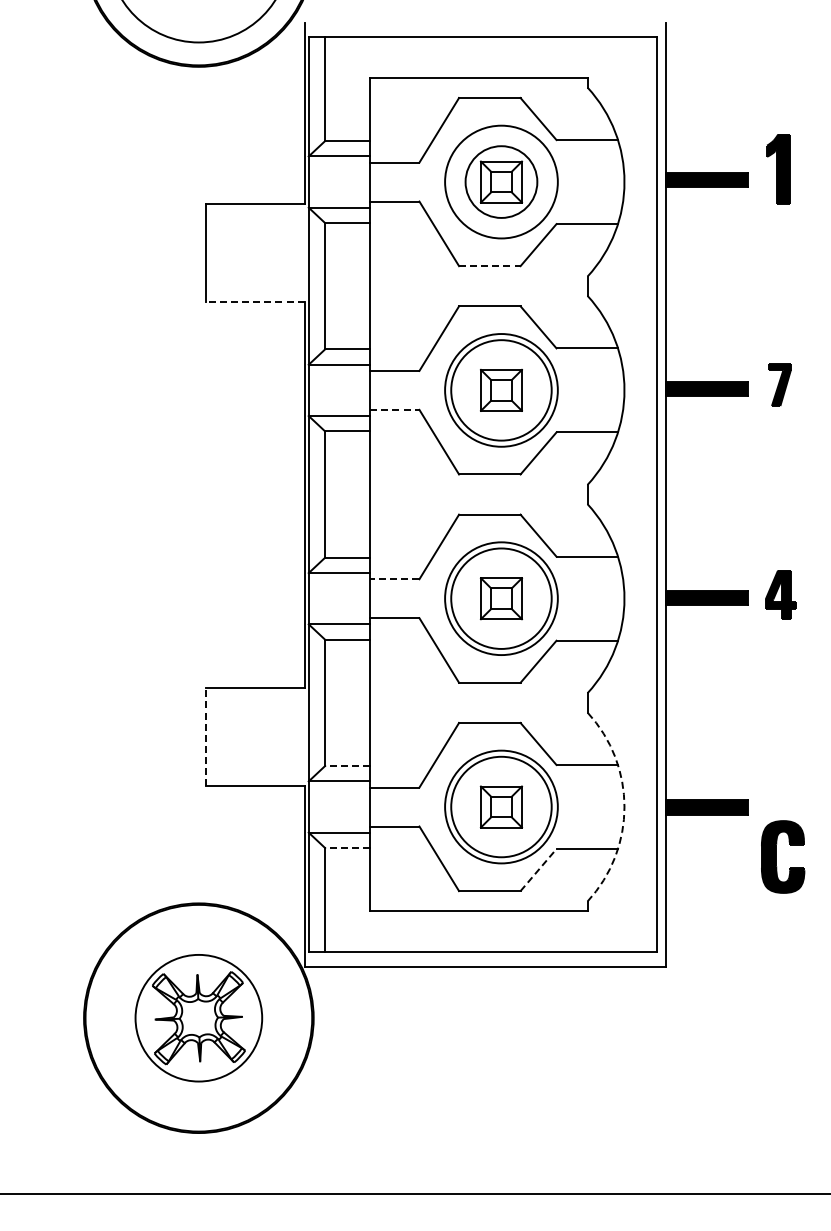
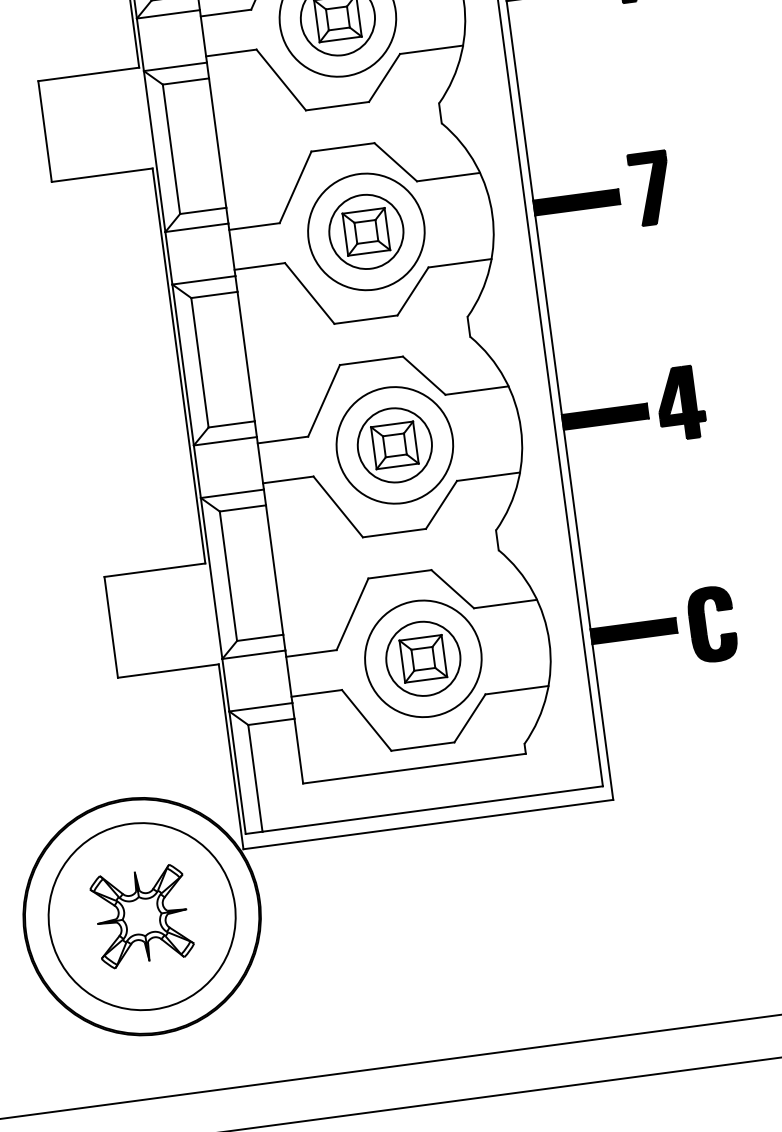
line: (489, 266) -> (337, 106), dashed -> solid
line: (254, 302) -> (101, 175), dashed -> solid
part: (779, 384) -> (650, 187), size x1.67
circle: (501, 390) -> (366, 232), size x0.71
line: (394, 409) -> (259, 266), dashed -> solid
line: (394, 579) -> (282, 440), dashed -> solid
part: (780, 594) -> (680, 402), size x1.43
circle: (501, 598) -> (394, 445), size x0.71
line: (206, 736) -> (111, 626), dashed -> solid
line: (347, 766) -> (260, 638), dashed -> solid
circle: (501, 806) -> (423, 658), size x0.71
arc: (624, 807) -> (549, 642), dashed -> solid
line: (347, 848) -> (271, 722), dashed -> solid
part: (776, 856) -> (705, 624), moved
line: (538, 870) -> (469, 718), dashed -> solid
circle: (198, 1017) -> (141, 915), size x1.43

